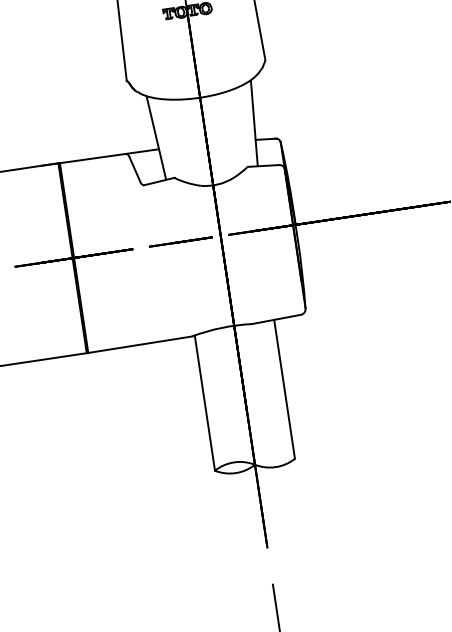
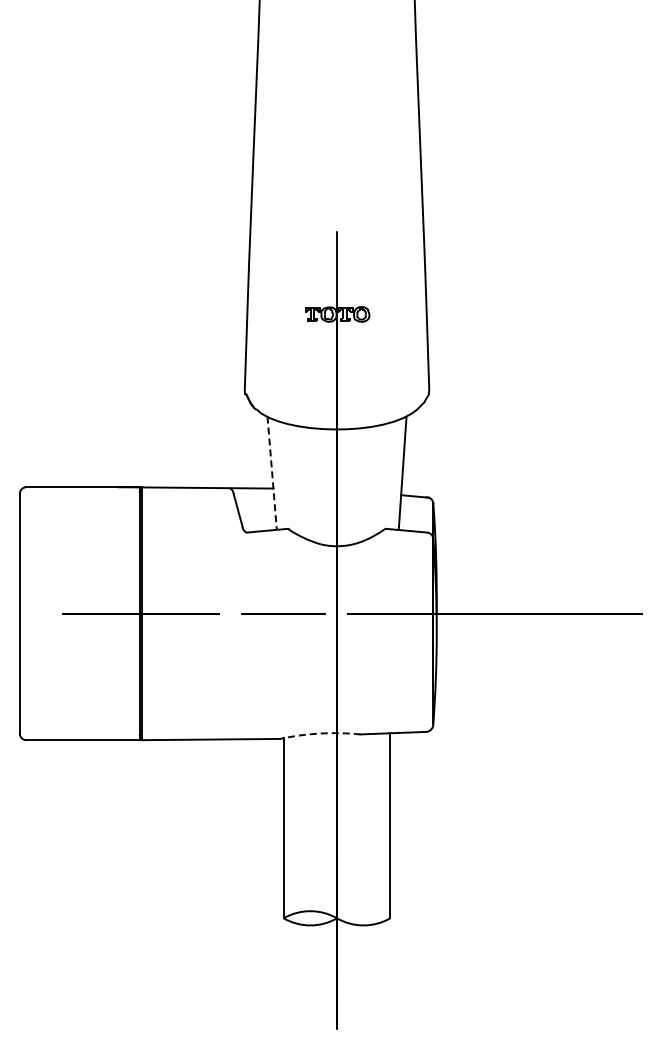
line: (156, 138) -> (272, 473), solid -> dashed
arc: (221, 327) -> (320, 733), solid -> dashed

